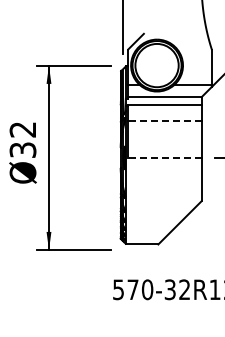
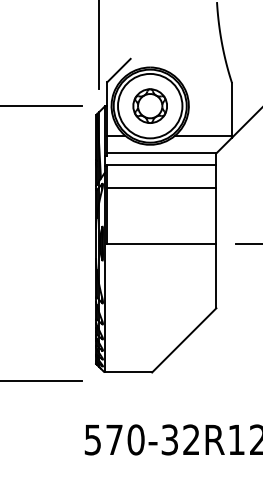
part: (156, 65) -> (149, 106), added
line: (164, 120) -> (161, 187), dashed -> solid
line: (164, 157) -> (161, 242), dashed -> solid

